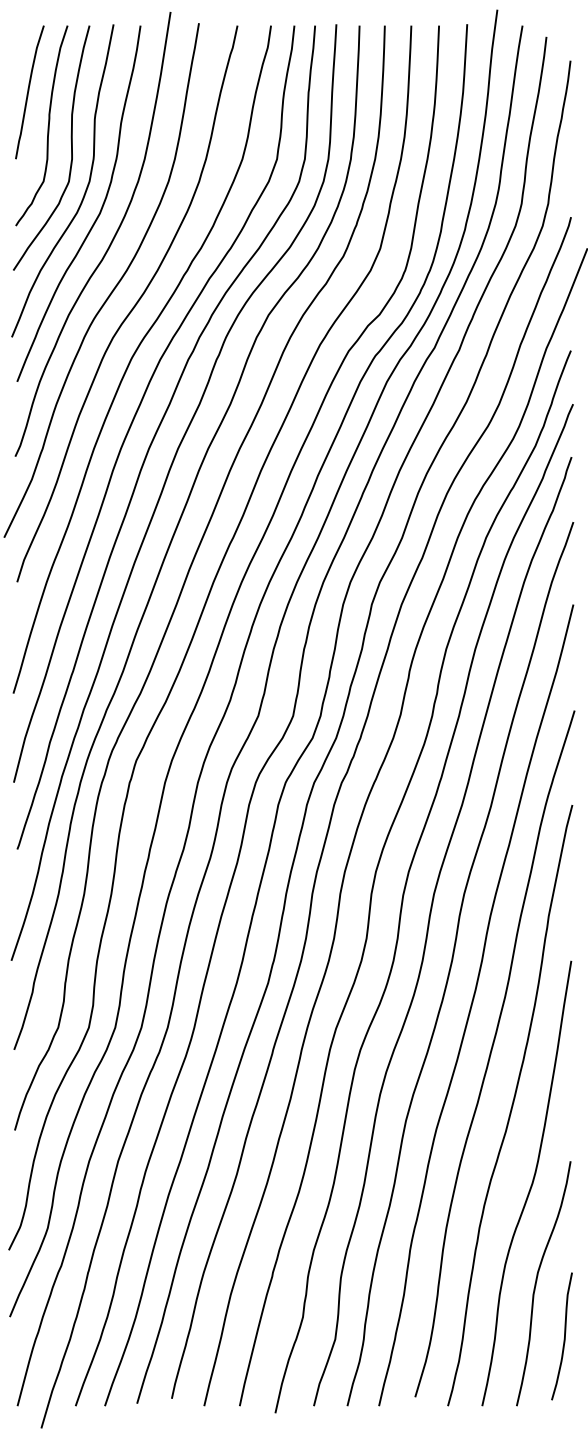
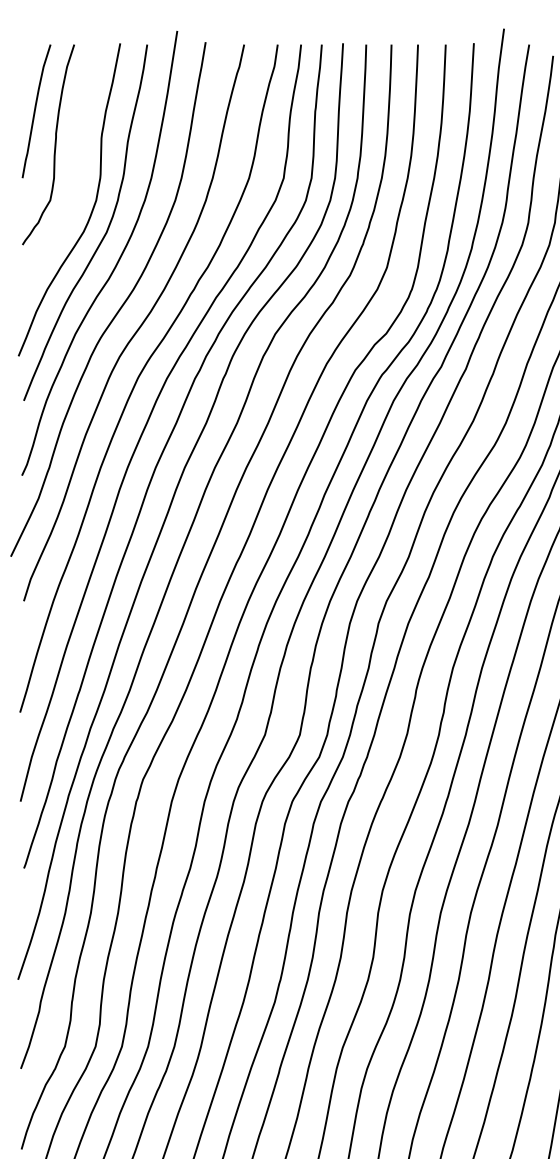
curve: (71, 147) -> (78, 166), removed

